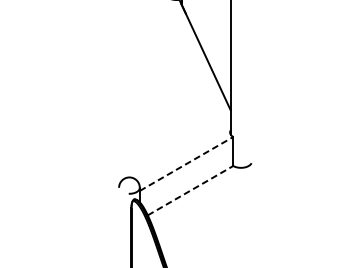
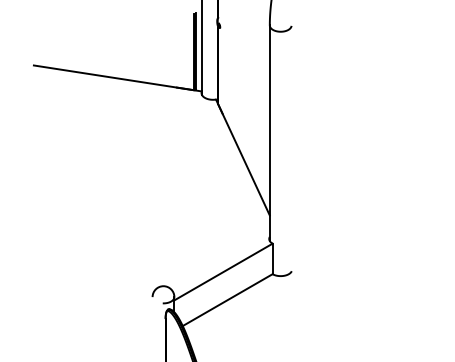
line: (186, 164) -> (223, 272), dashed -> solid
line: (190, 191) -> (227, 300), dashed -> solid

